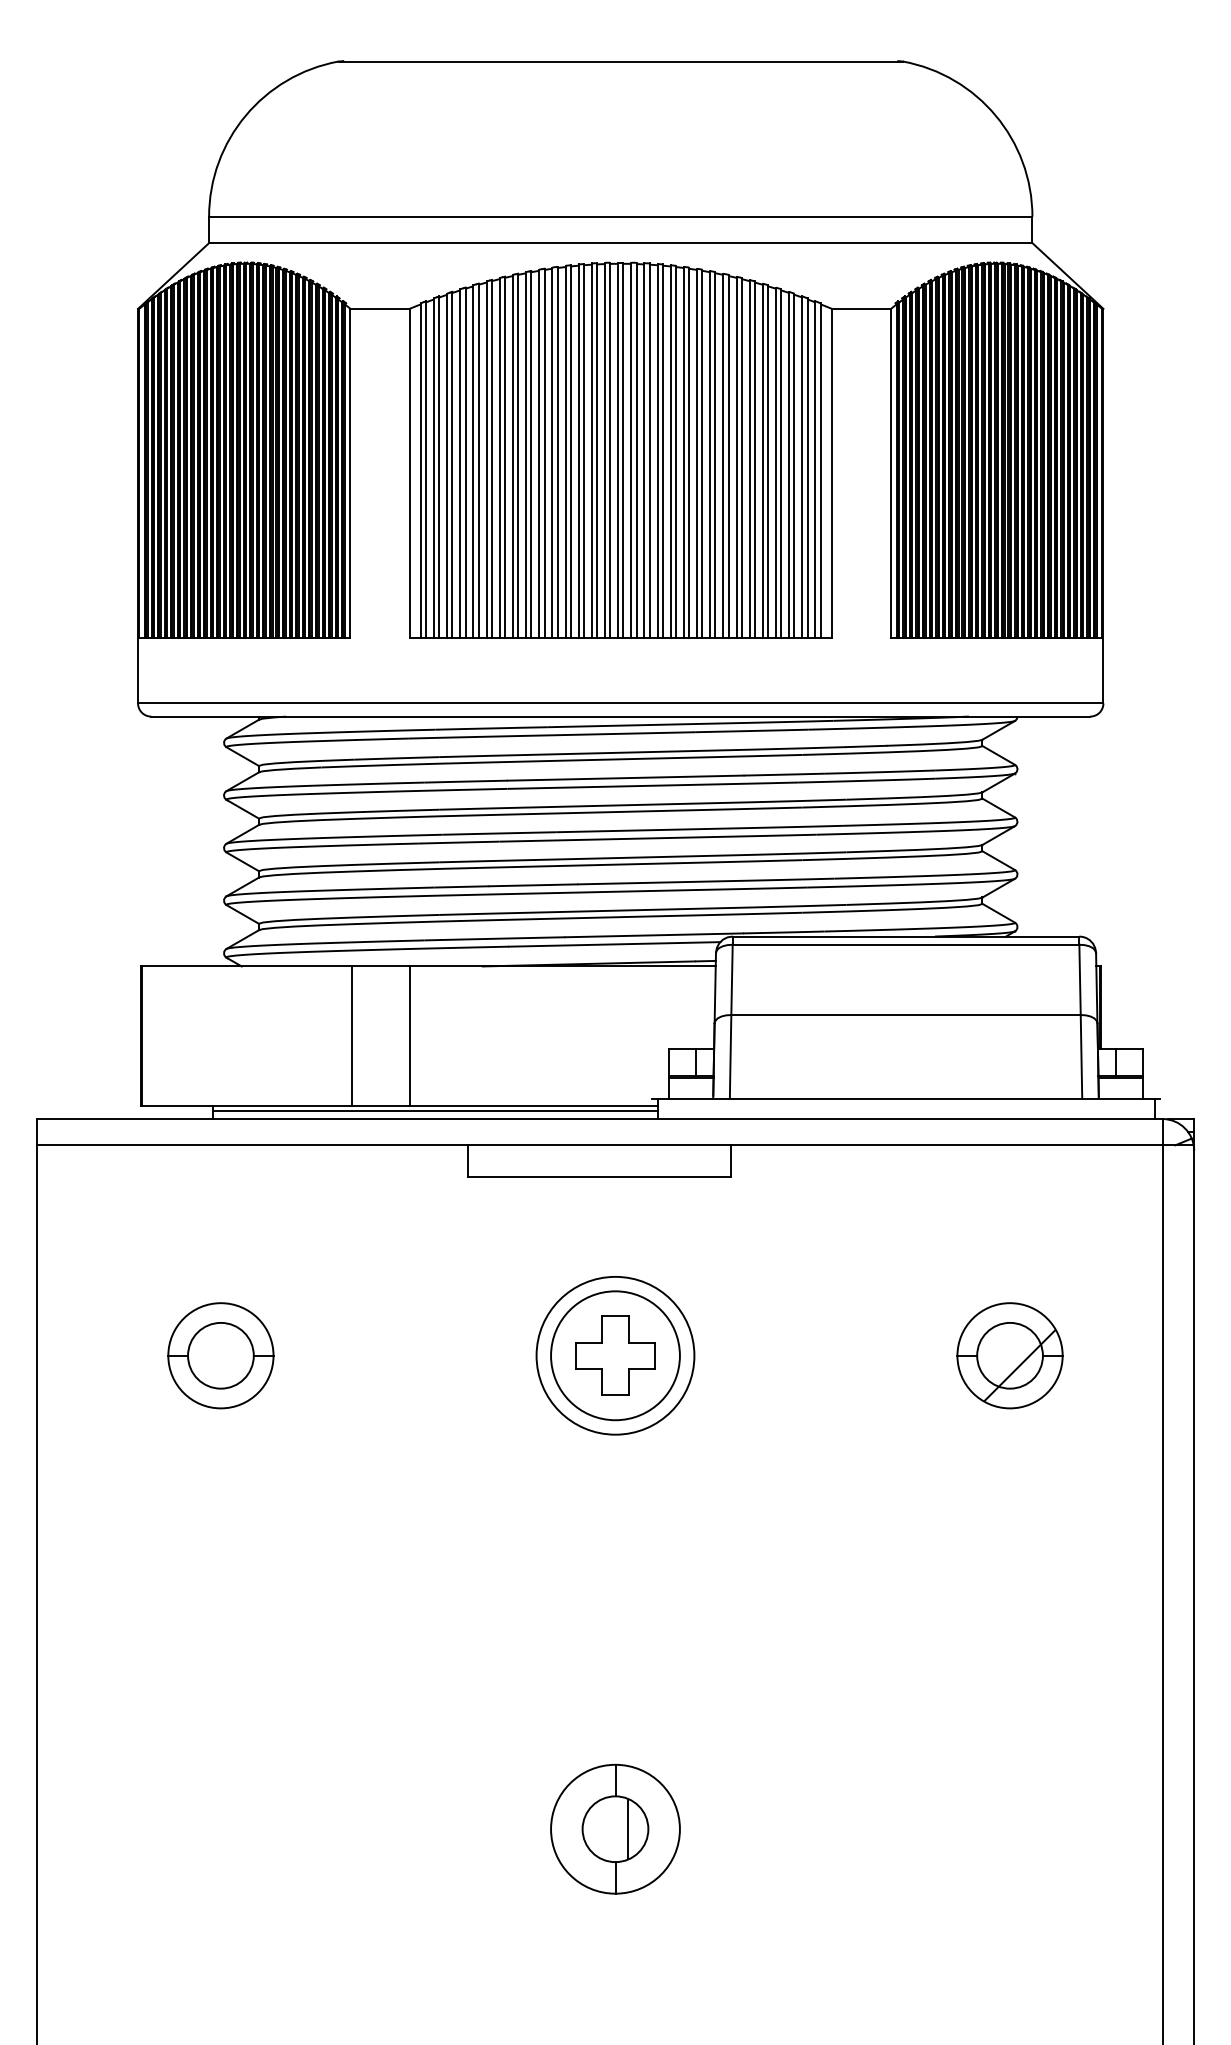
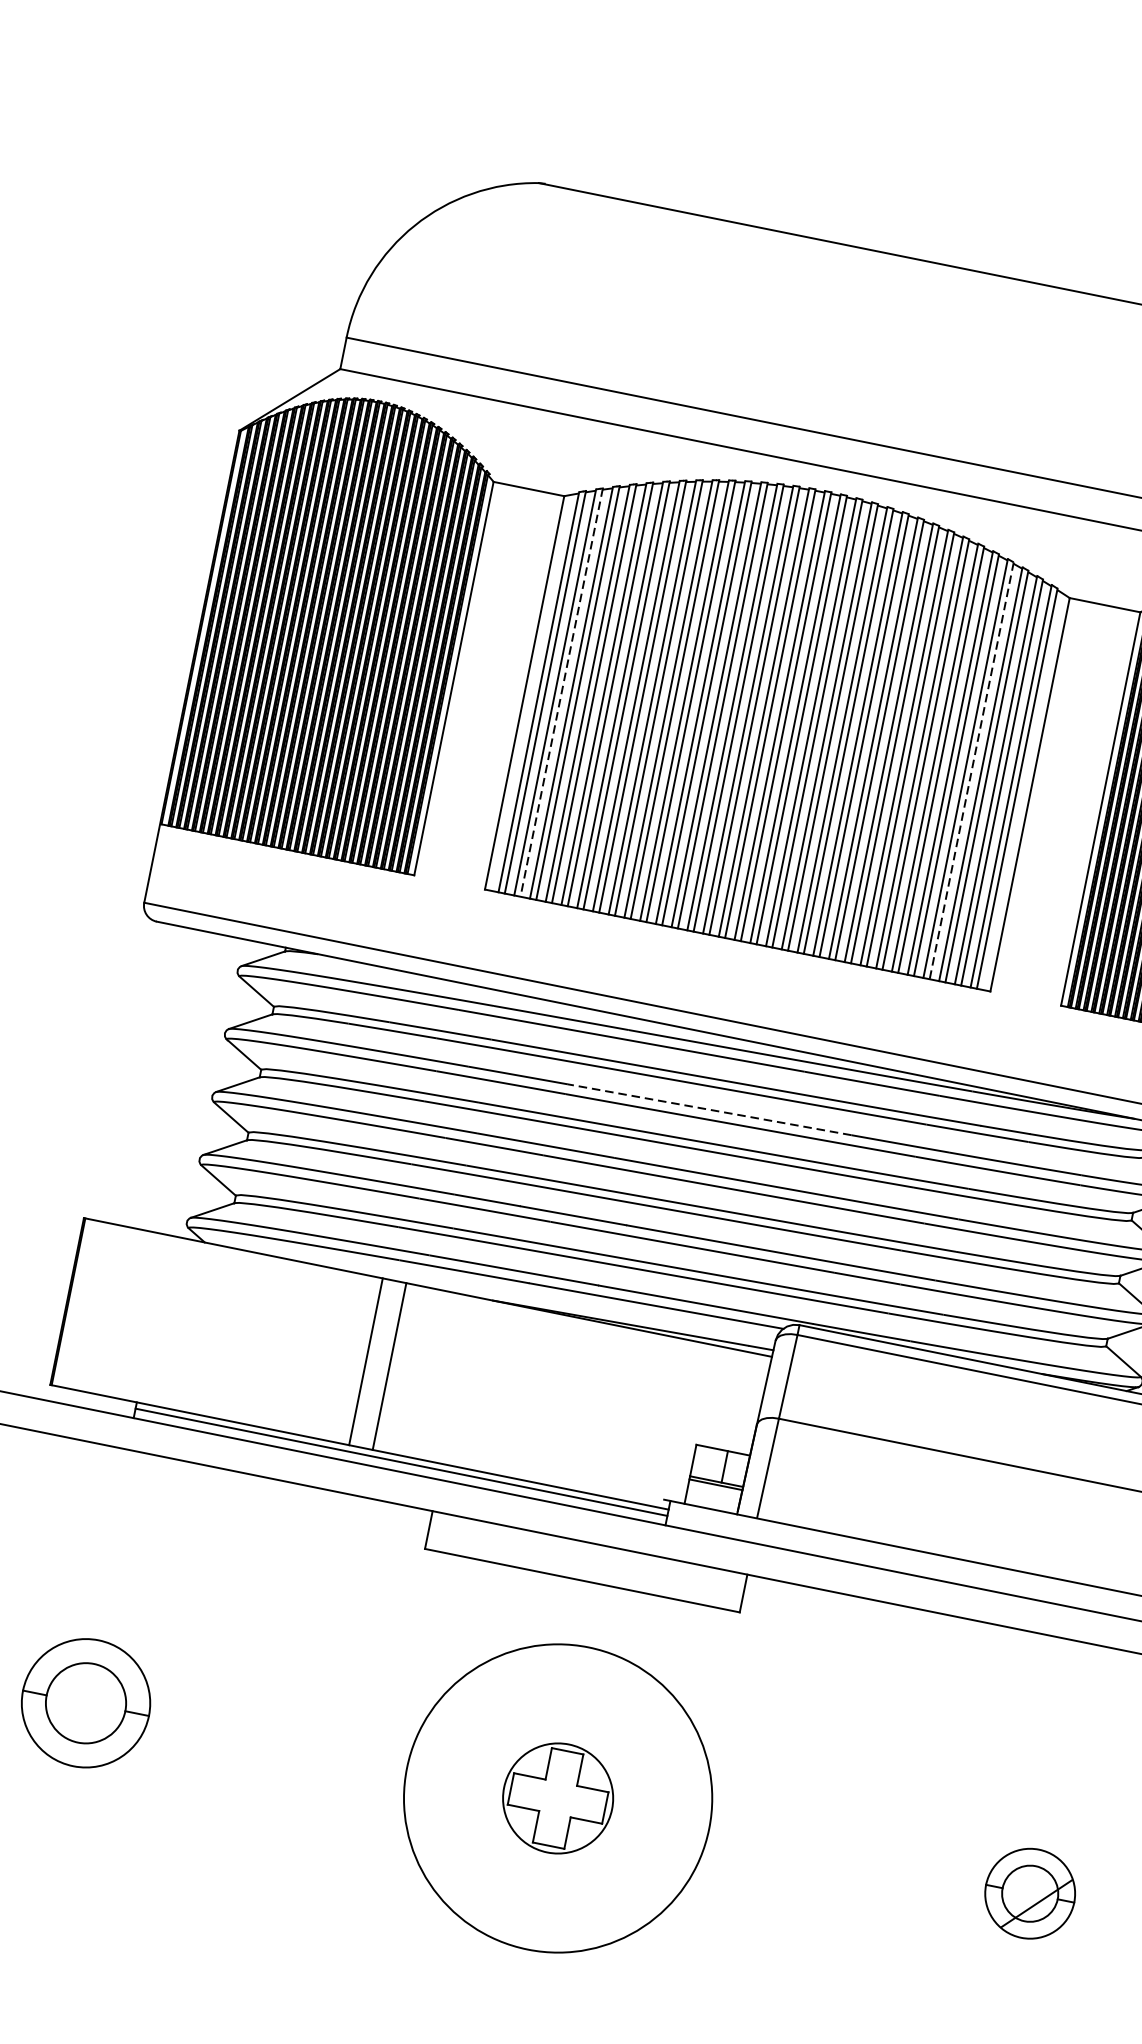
line: (781, 463) -> (972, 770), solid -> dashed
line: (439, 467) -> (561, 693), solid -> dashed
line: (625, 778) -> (709, 1110), solid -> dashed
line: (352, 1035) -> (366, 1360), moved
circle: (615, 1355) -> (558, 1798), size x0.7
circle: (615, 1355) -> (558, 1798), size x1.6
part: (1009, 1355) -> (1029, 1893), size x0.7

